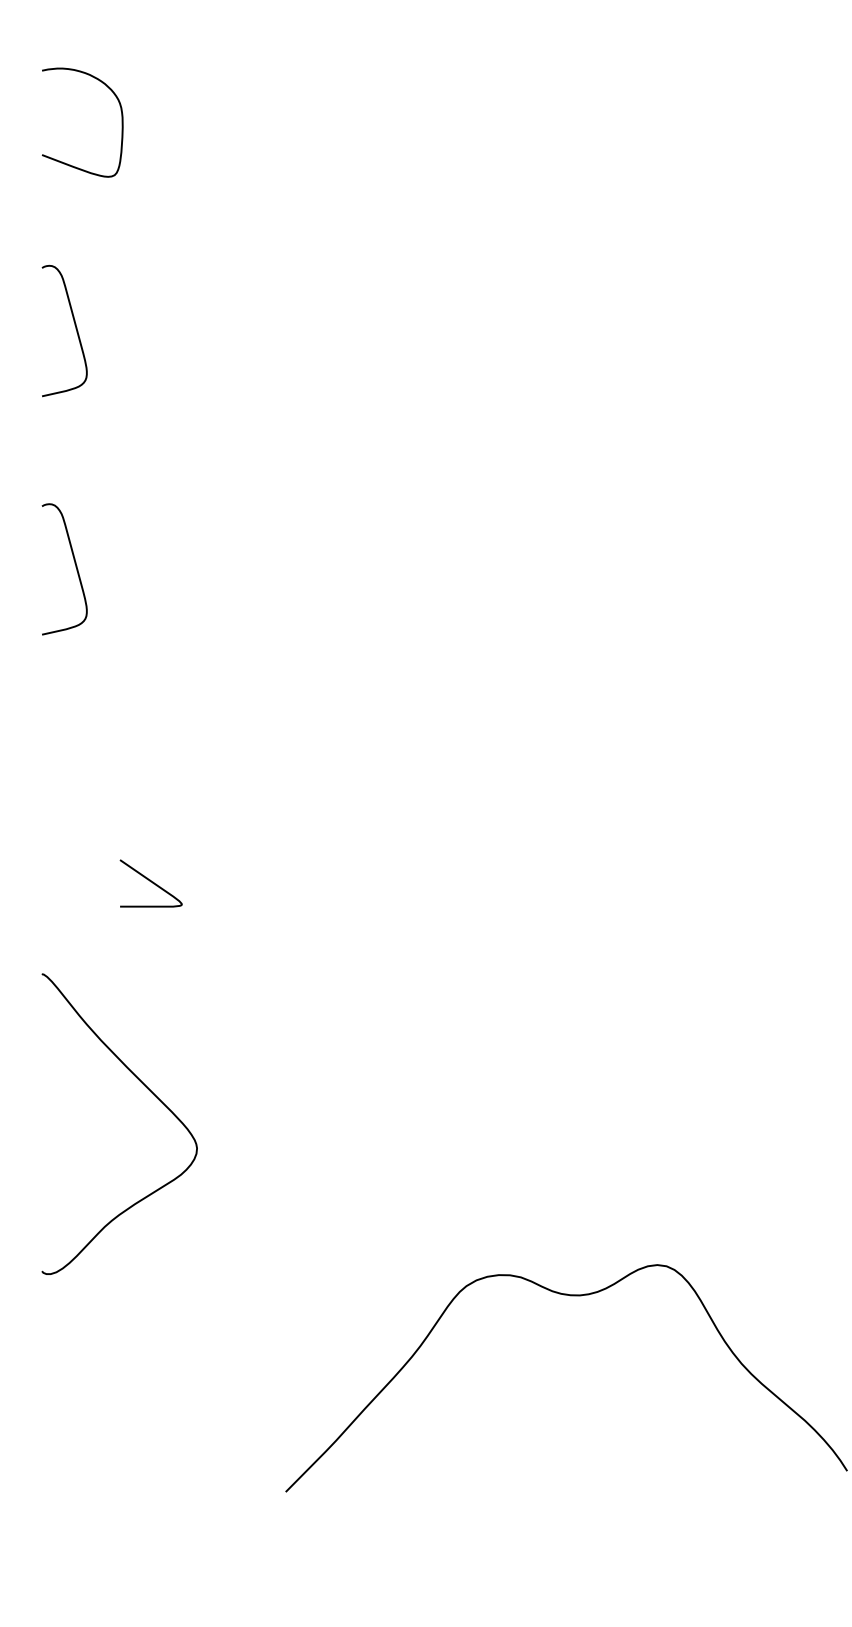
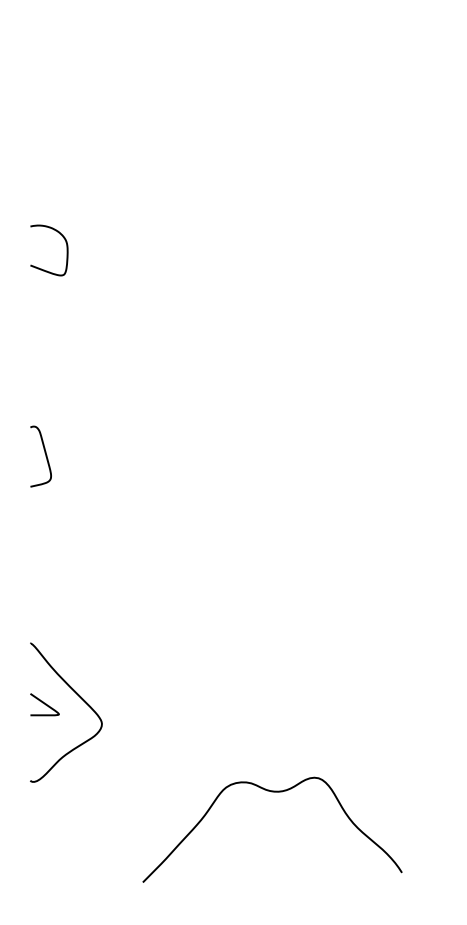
curve: (72, 324) -> (44, 343), removed
curve: (150, 883) -> (44, 704), moved

